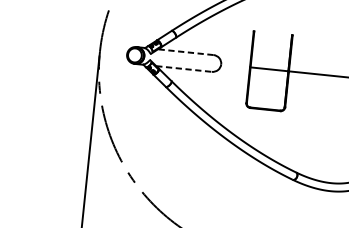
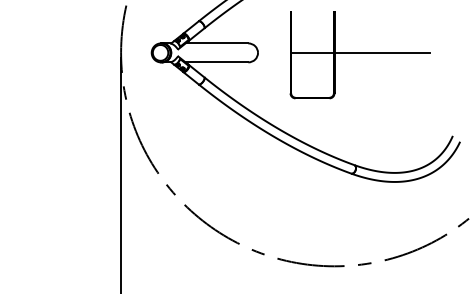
line: (185, 52) -> (216, 43), dashed -> solid
line: (184, 69) -> (217, 62), dashed -> solid

